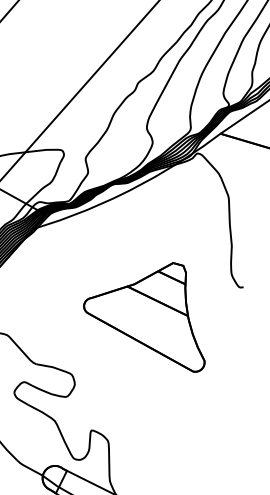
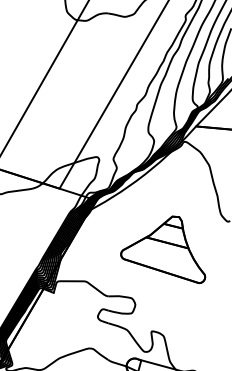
part: (149, 310) -> (163, 249), moved

